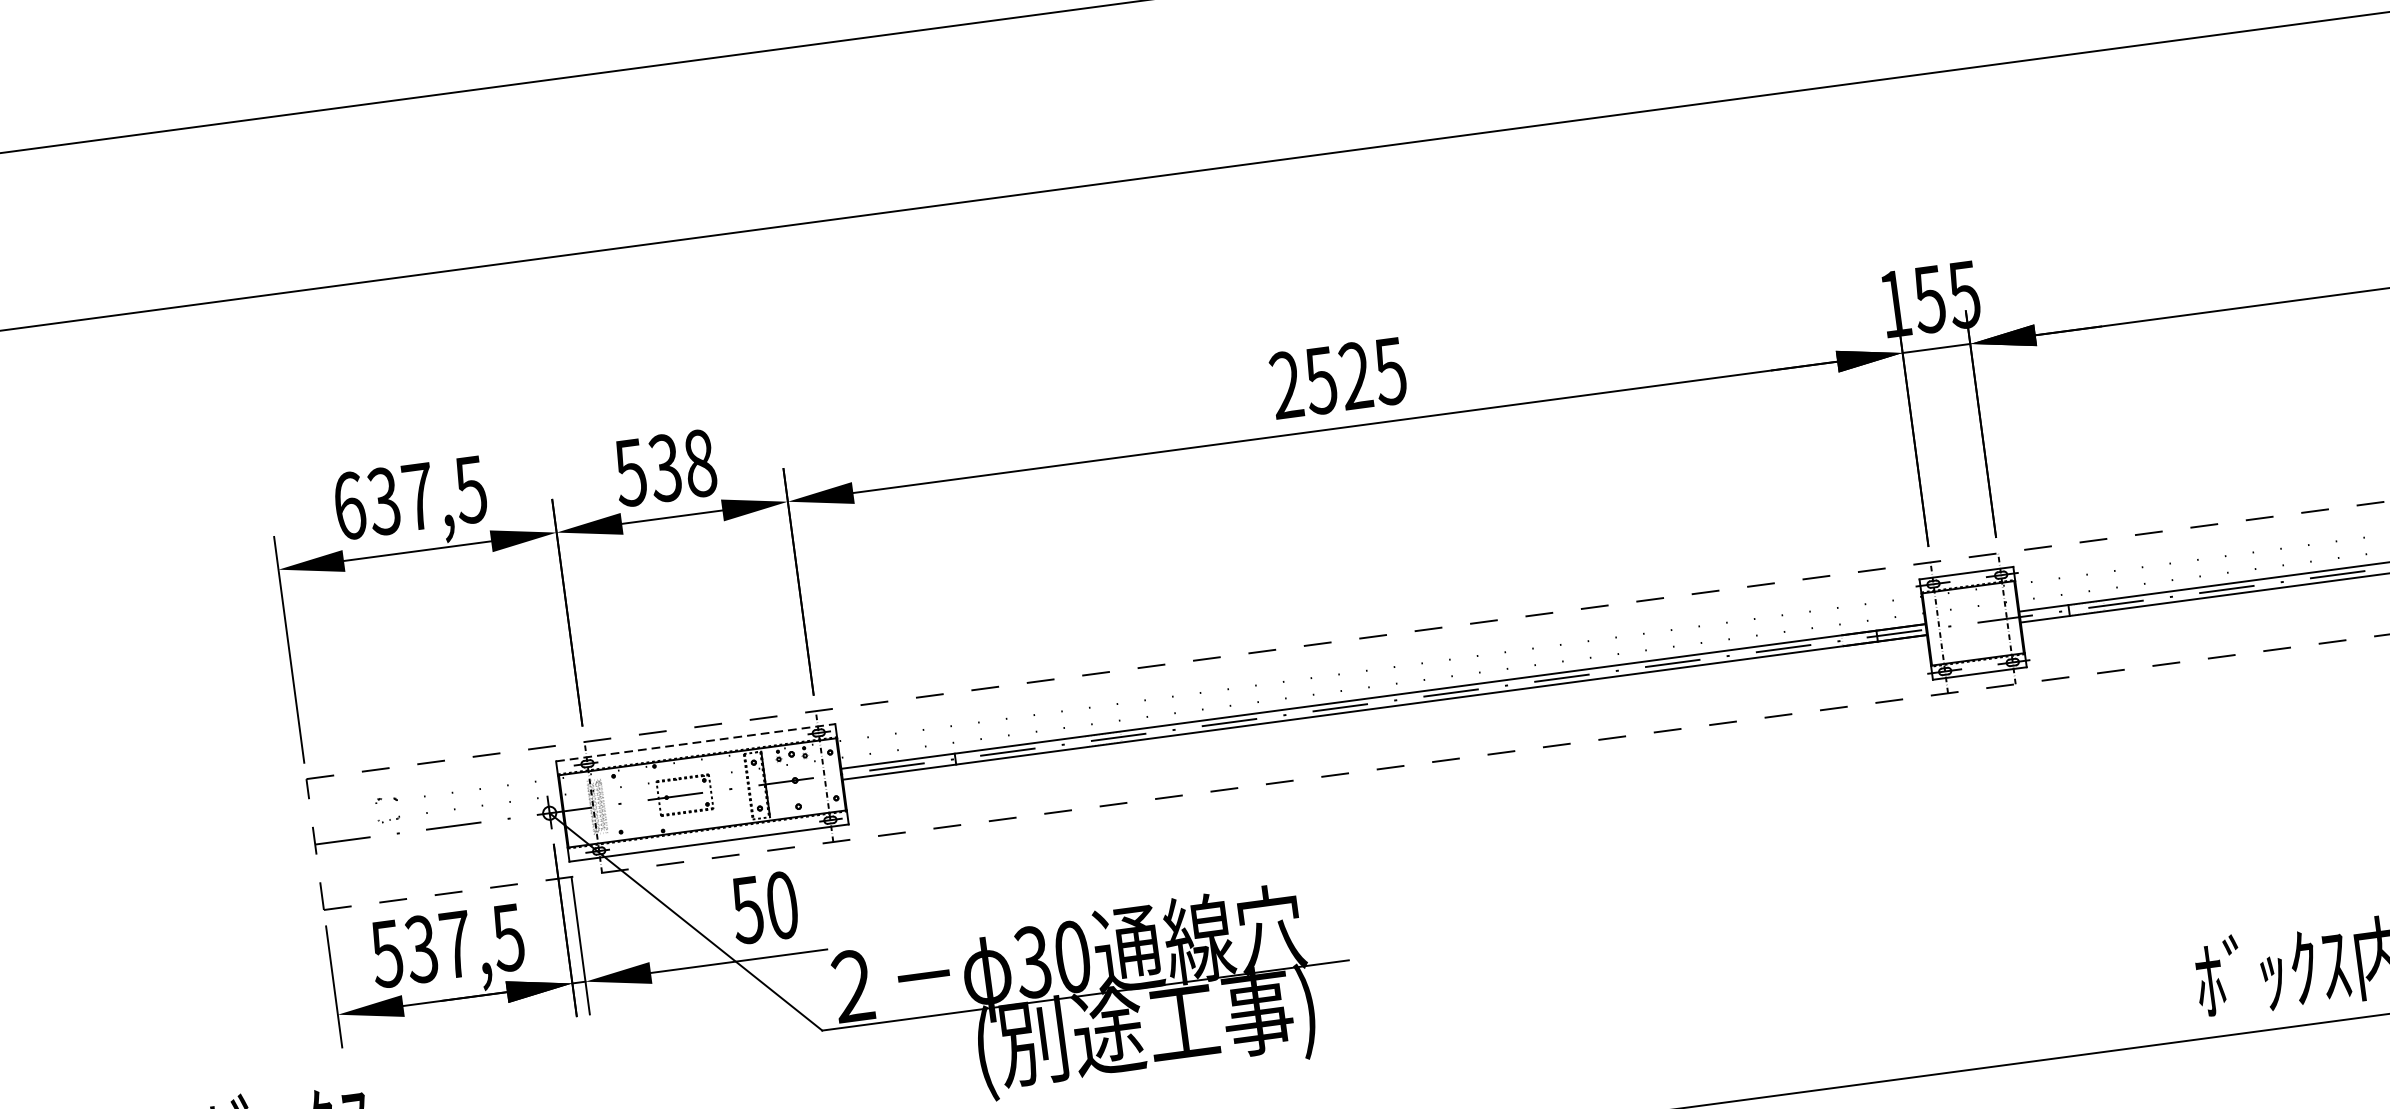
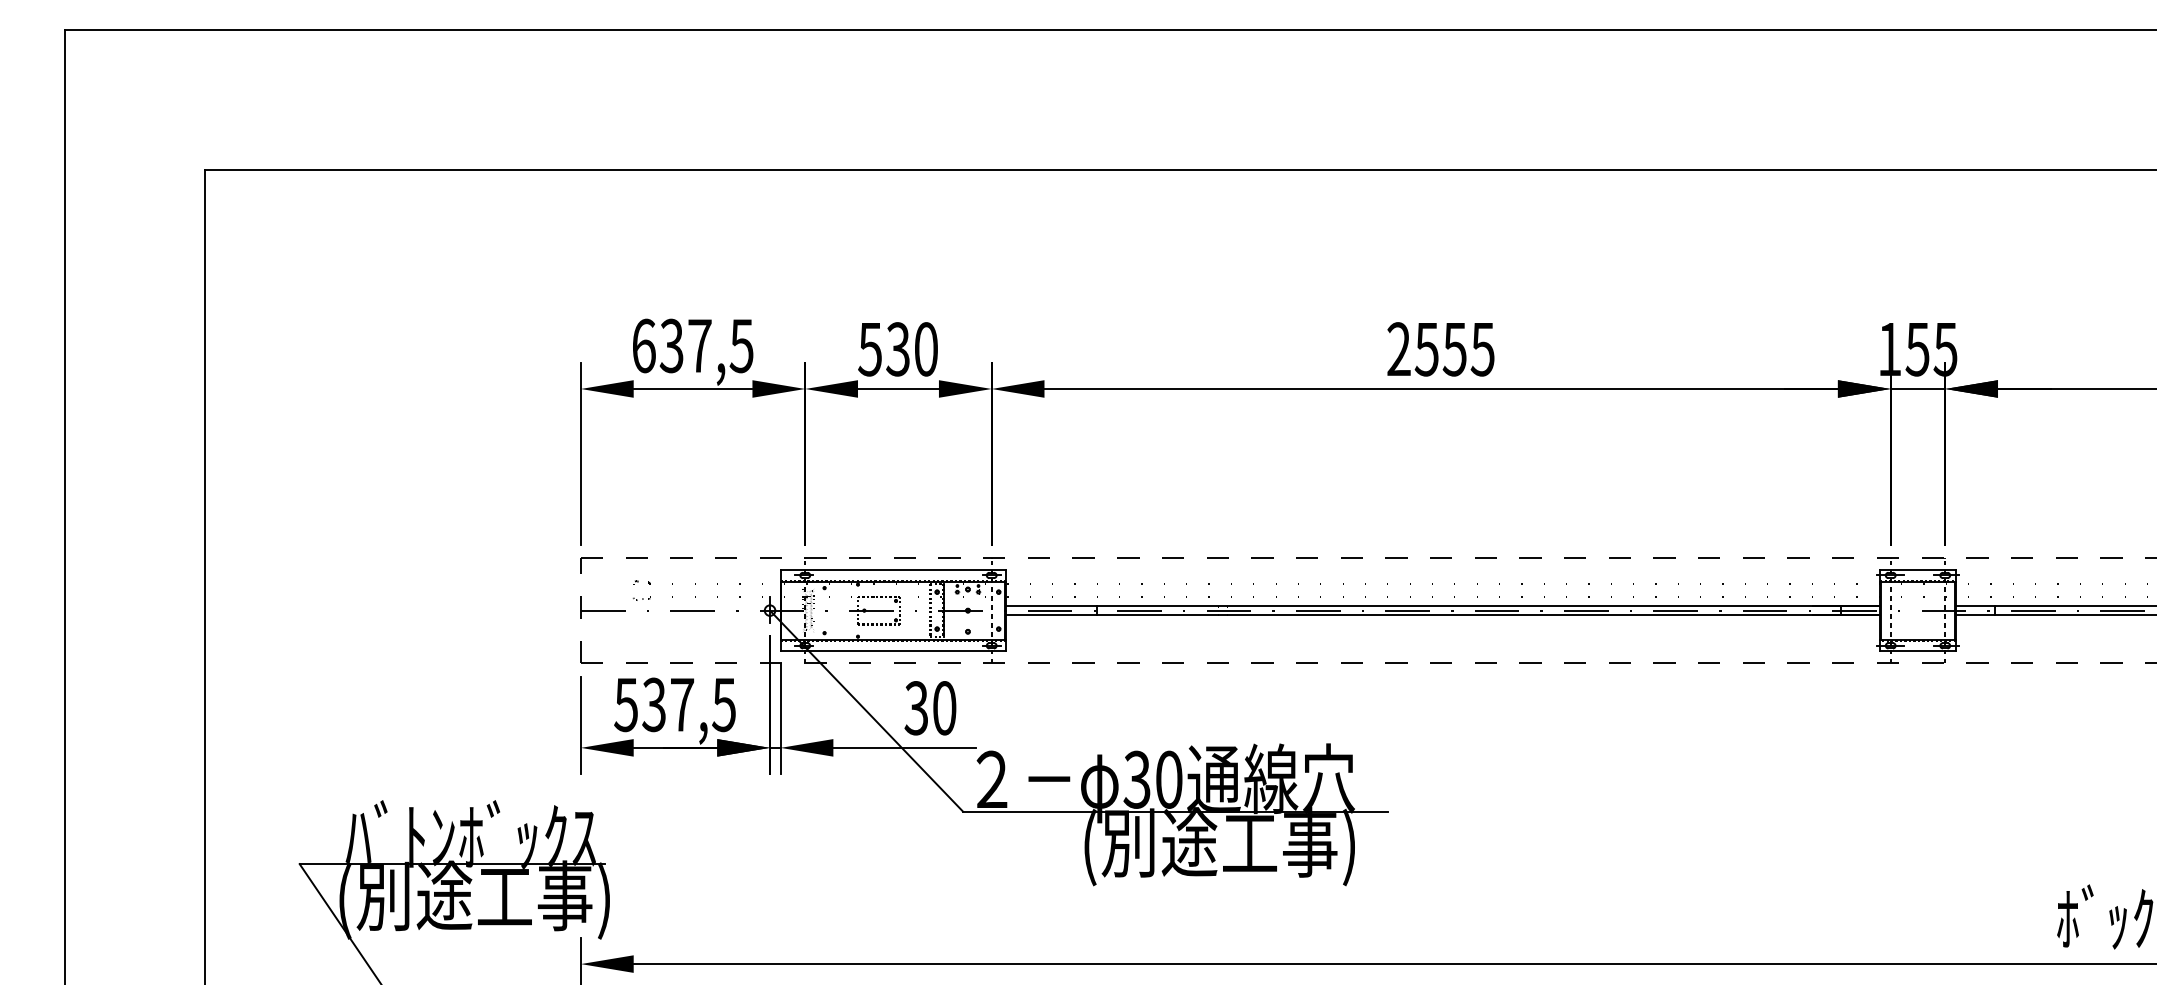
text: (1355, 376) -> (1454, 349), 2525 -> 2555
text: (700, 463) -> (926, 349), 538 -> 530
line: (696, 743) -> (893, 570), dashed -> solid
text: (747, 909) -> (916, 707), 50 -> 30

